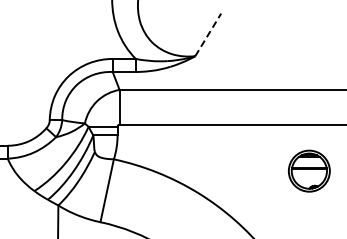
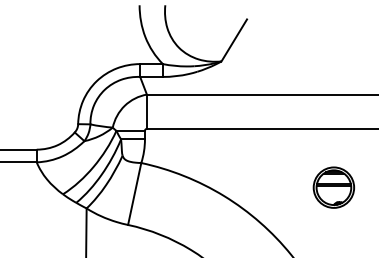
line: (208, 34) -> (234, 40), dashed -> solid
part: (308, 170) -> (333, 187), moved

